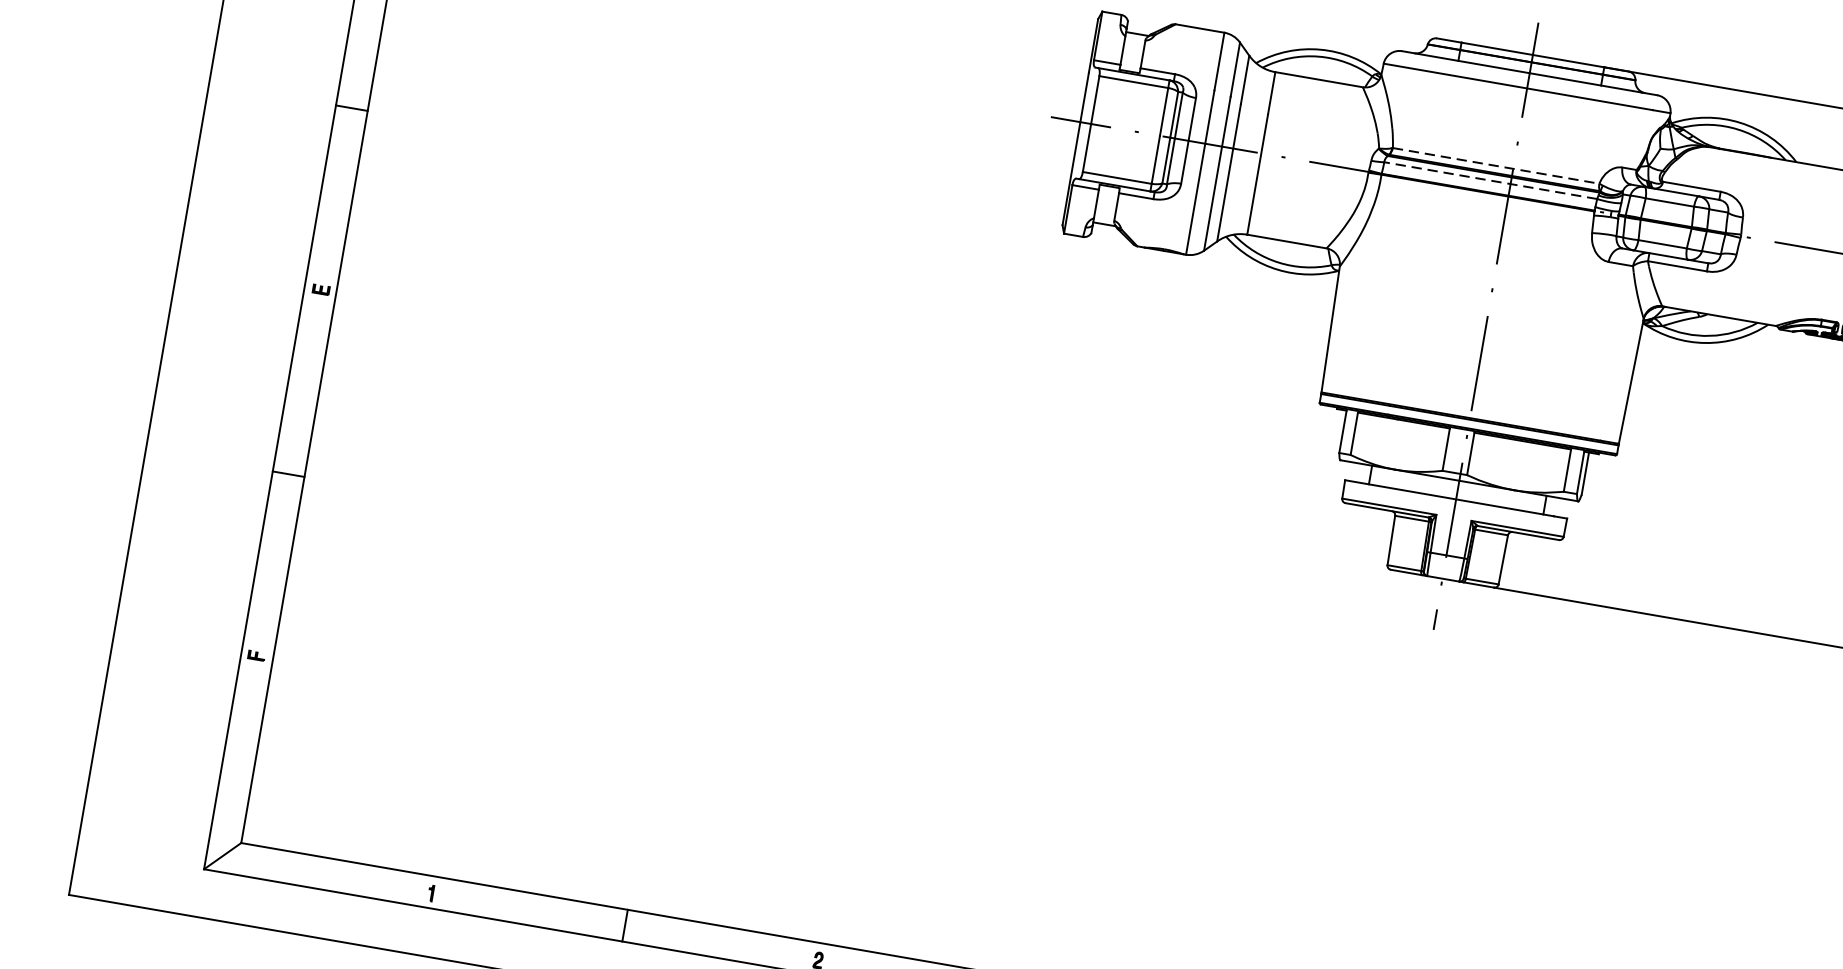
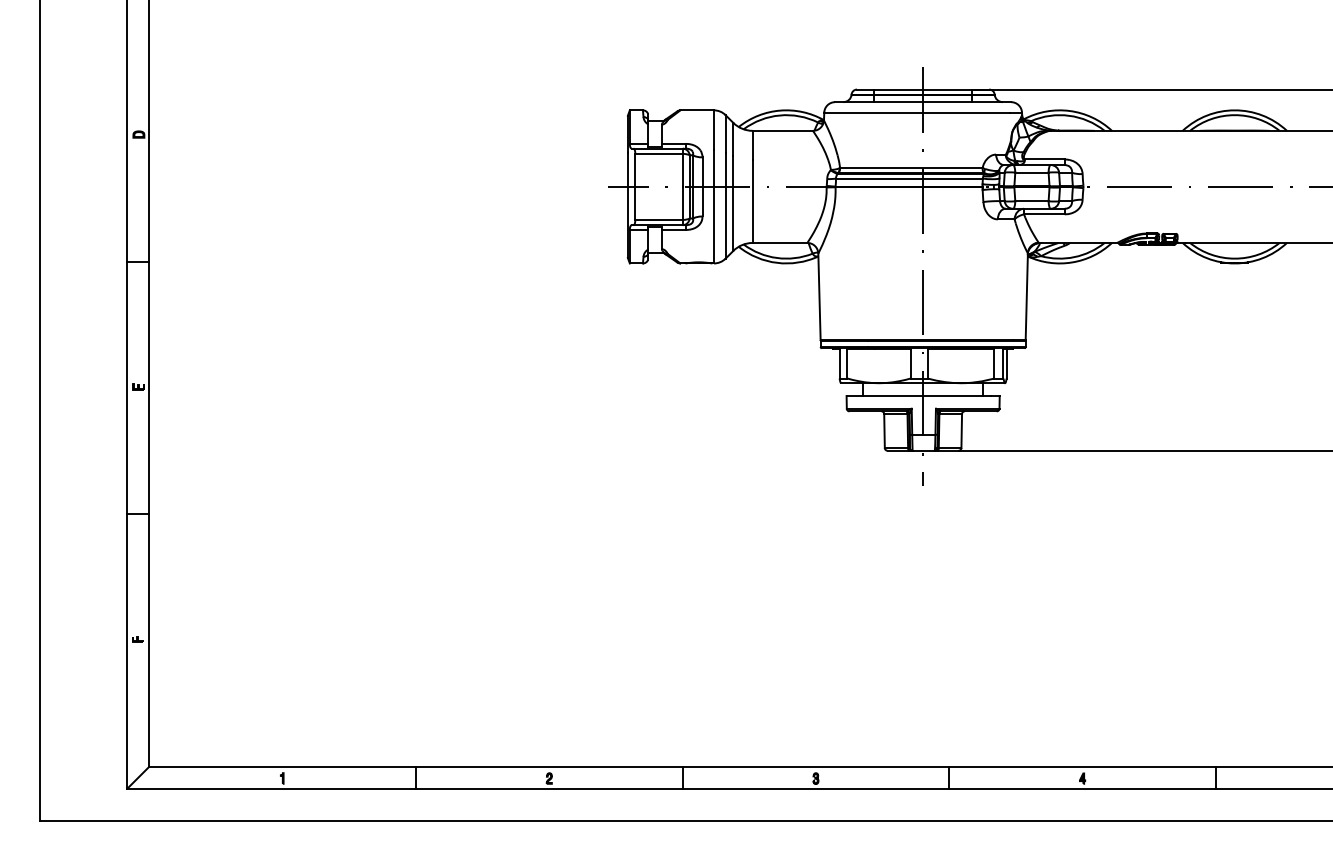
line: (1496, 166) -> (911, 168), dashed -> solid
line: (1489, 180) -> (908, 178), dashed -> solid

